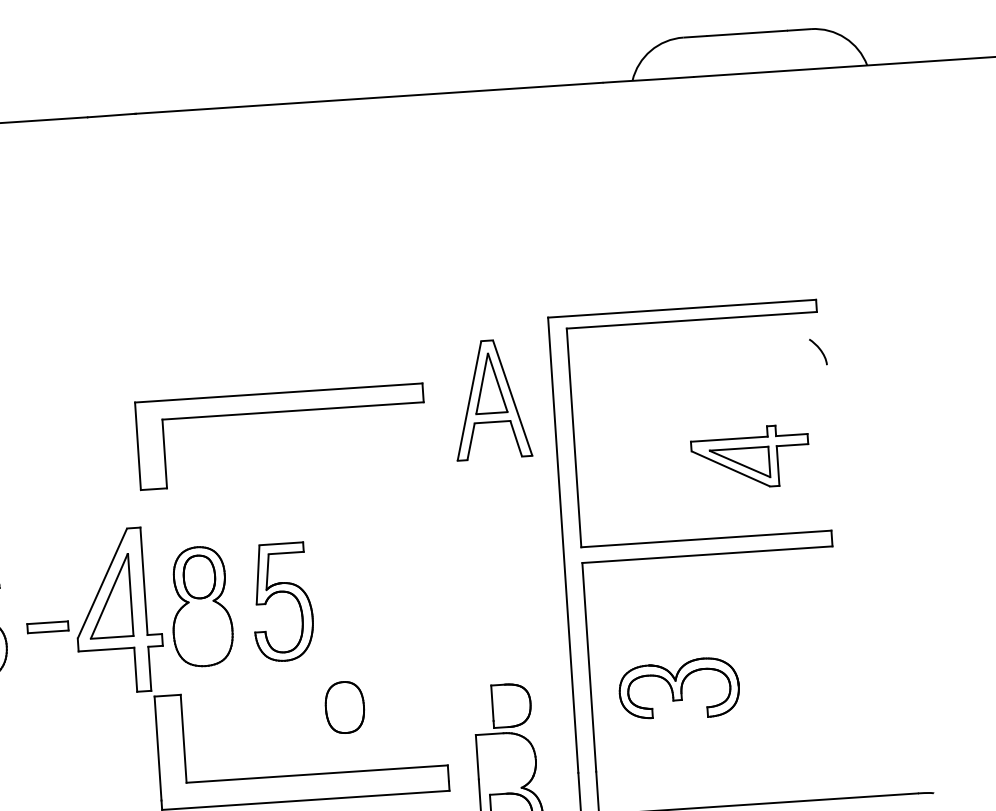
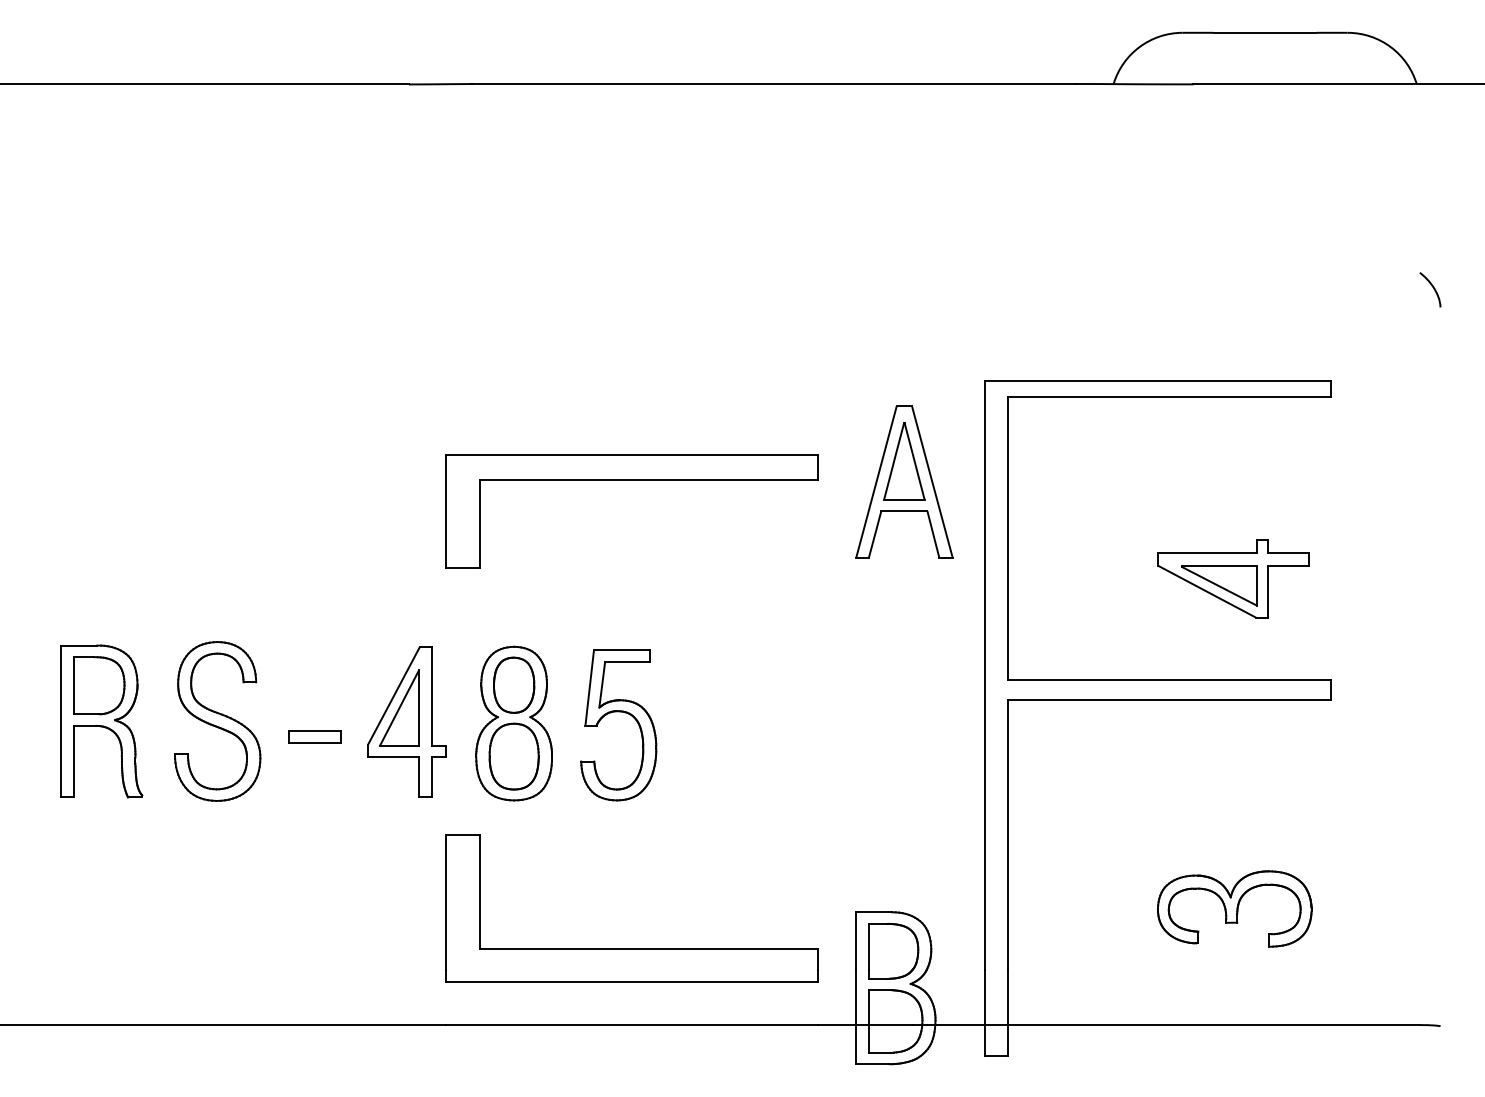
curve: (819, 350) -> (1432, 287), moved
part: (118, 610) -> (406, 721), size x0.71
part: (679, 689) -> (1234, 908), moved
part: (511, 705) -> (893, 951), moved
part: (344, 707) -> (513, 756), moved

